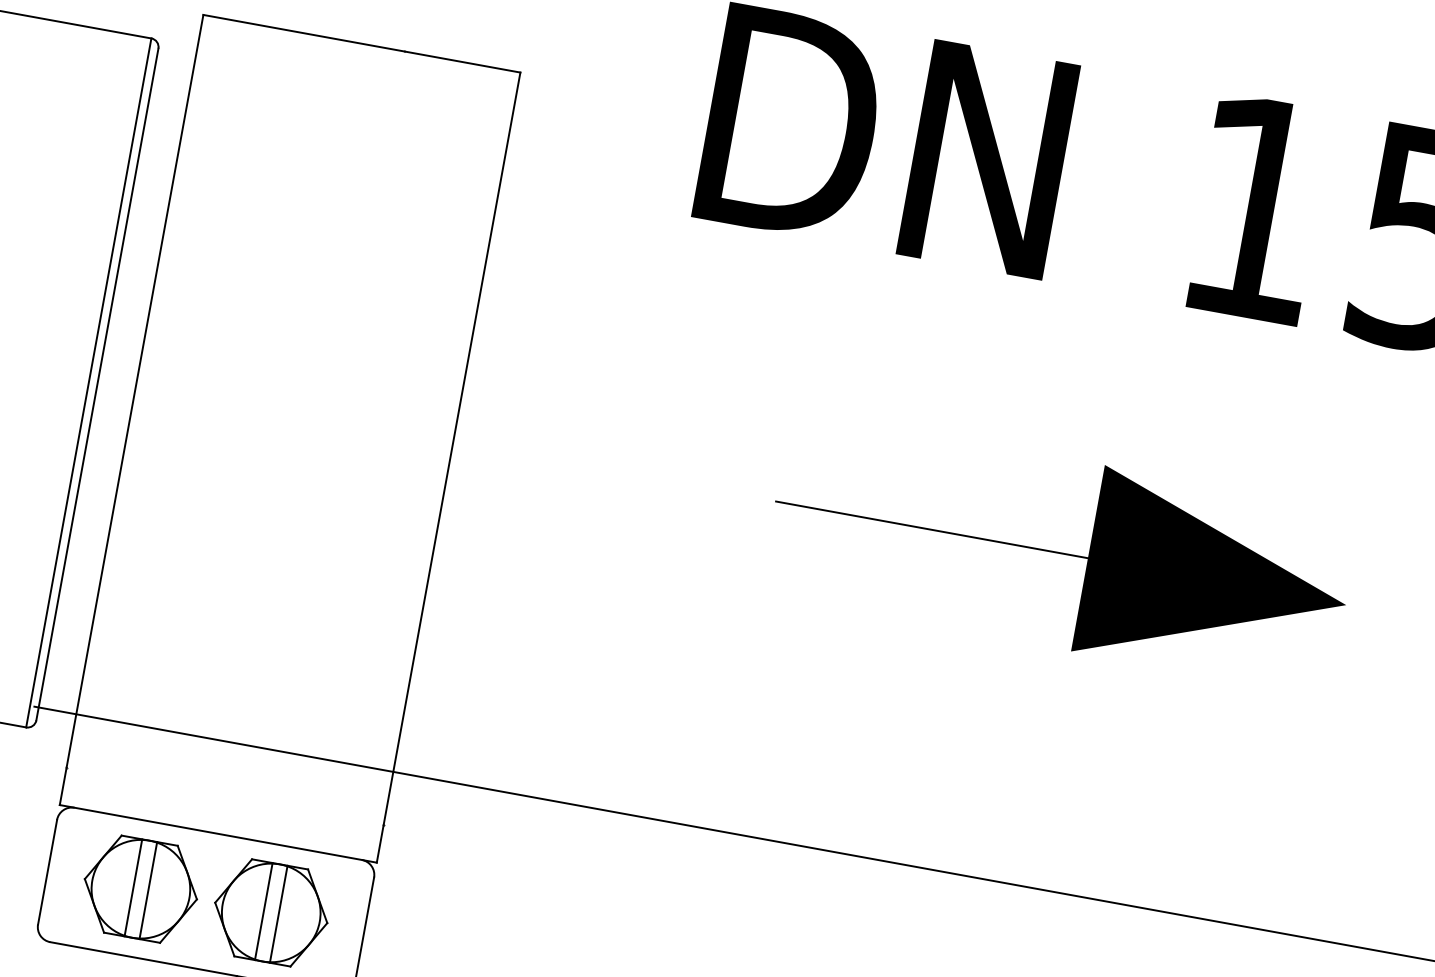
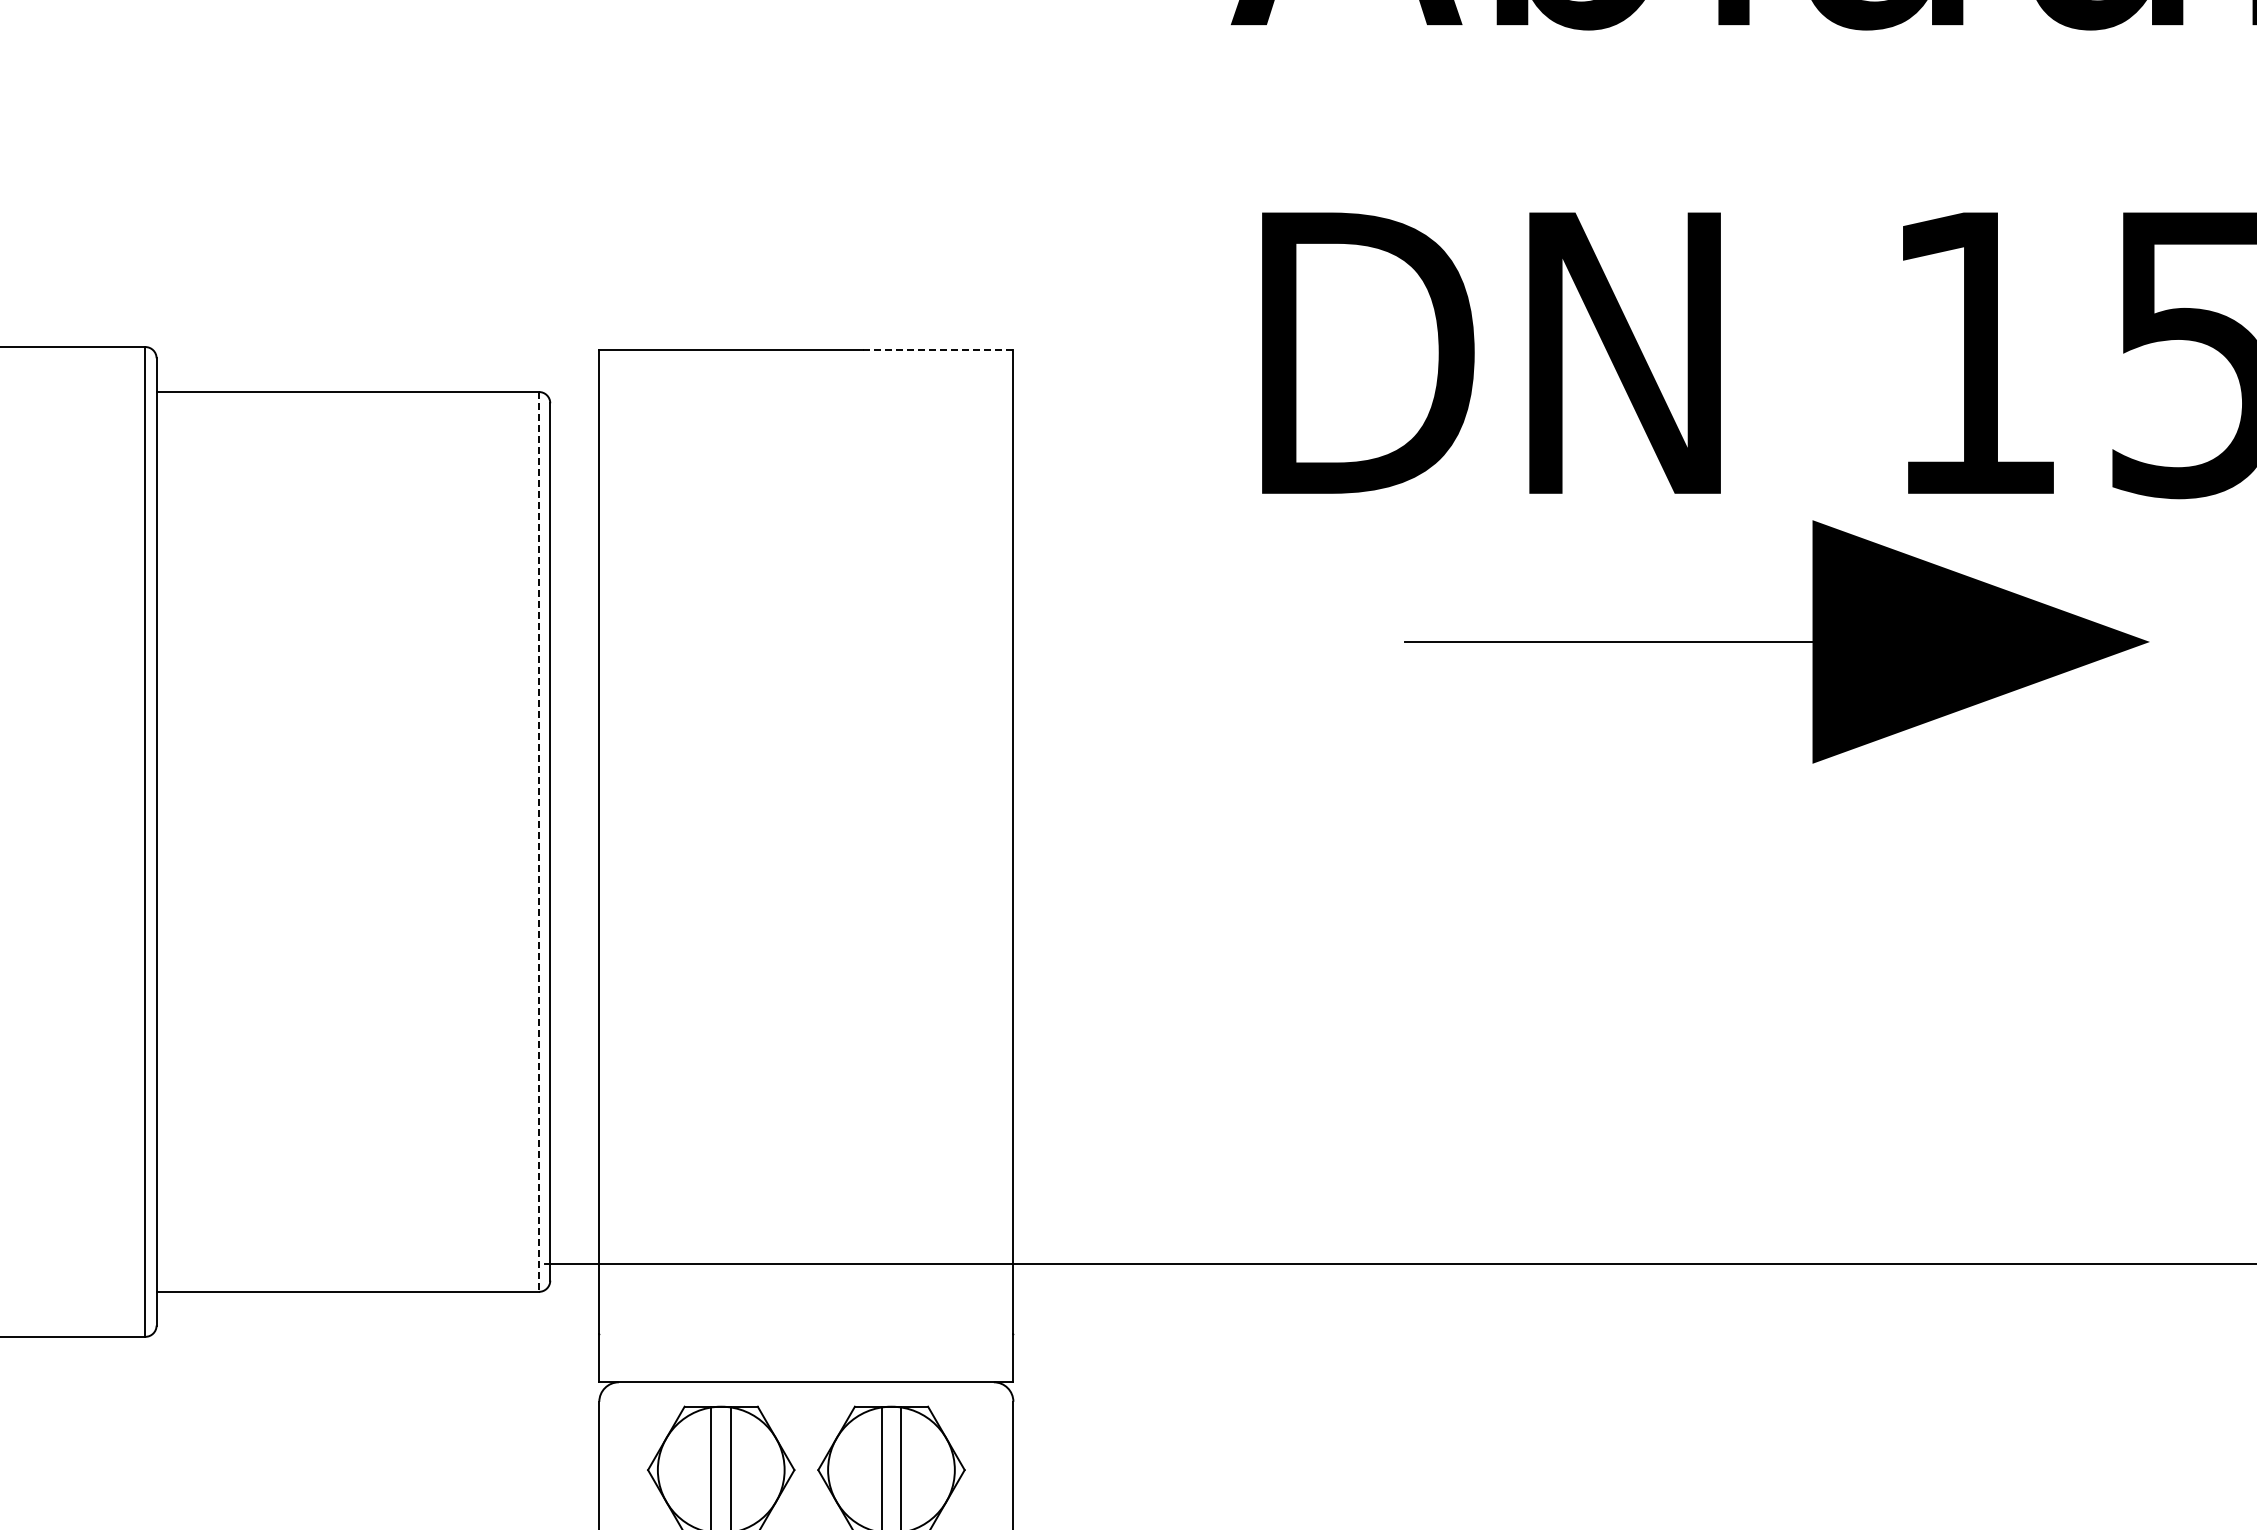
line: (462, 62) -> (937, 350), solid -> dashed
line: (89, 382) -> (539, 841), solid -> dashed
part: (1060, 552) -> (1776, 641), moved

